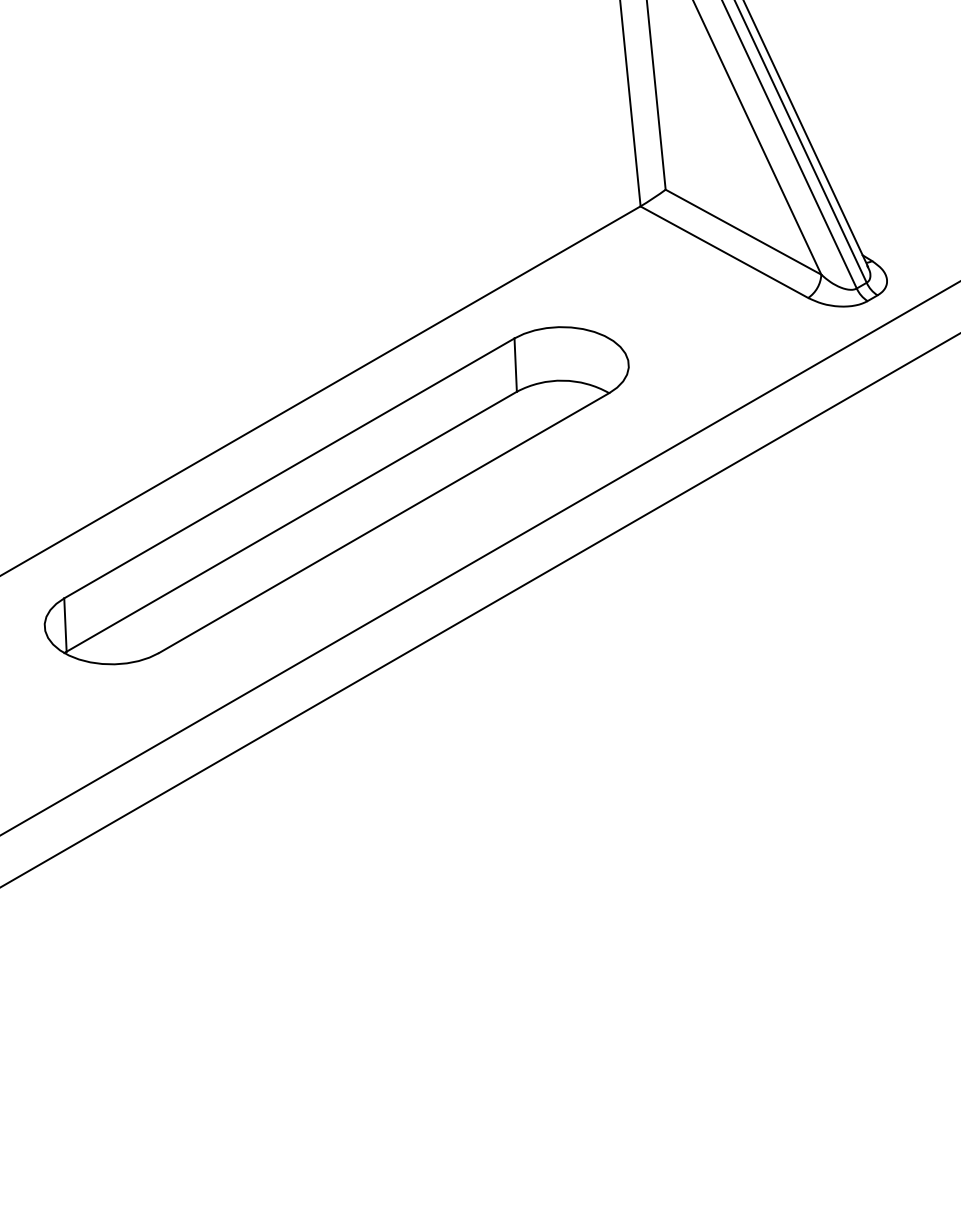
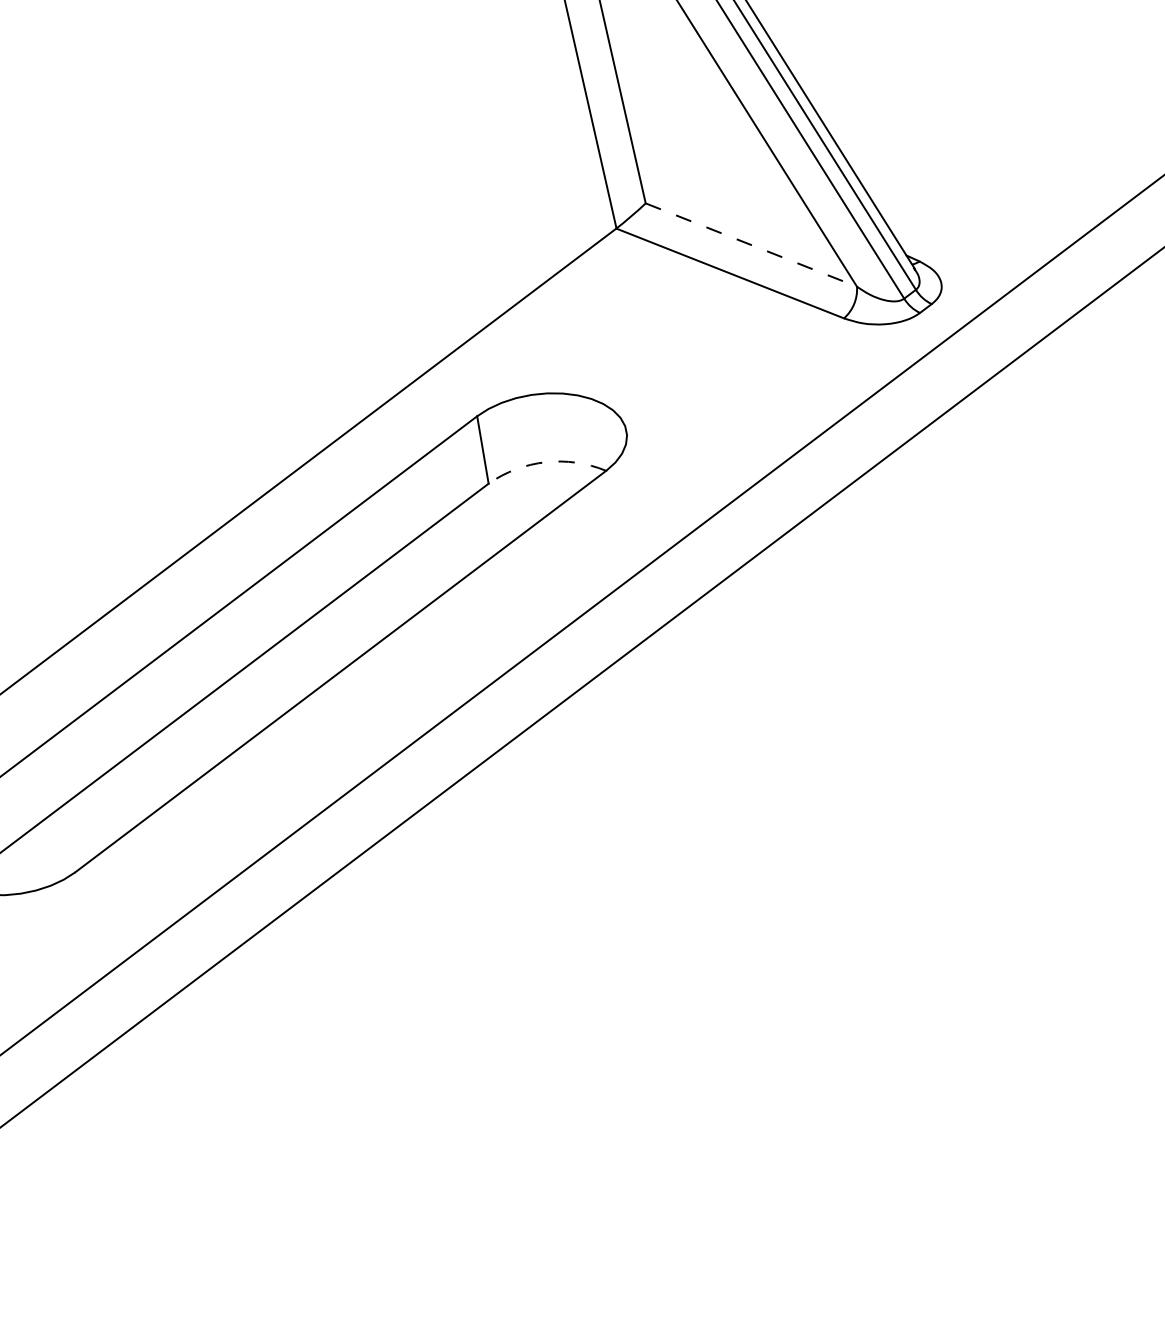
line: (743, 232) -> (751, 245), solid -> dashed
arc: (563, 380) -> (546, 461), solid -> dashed

